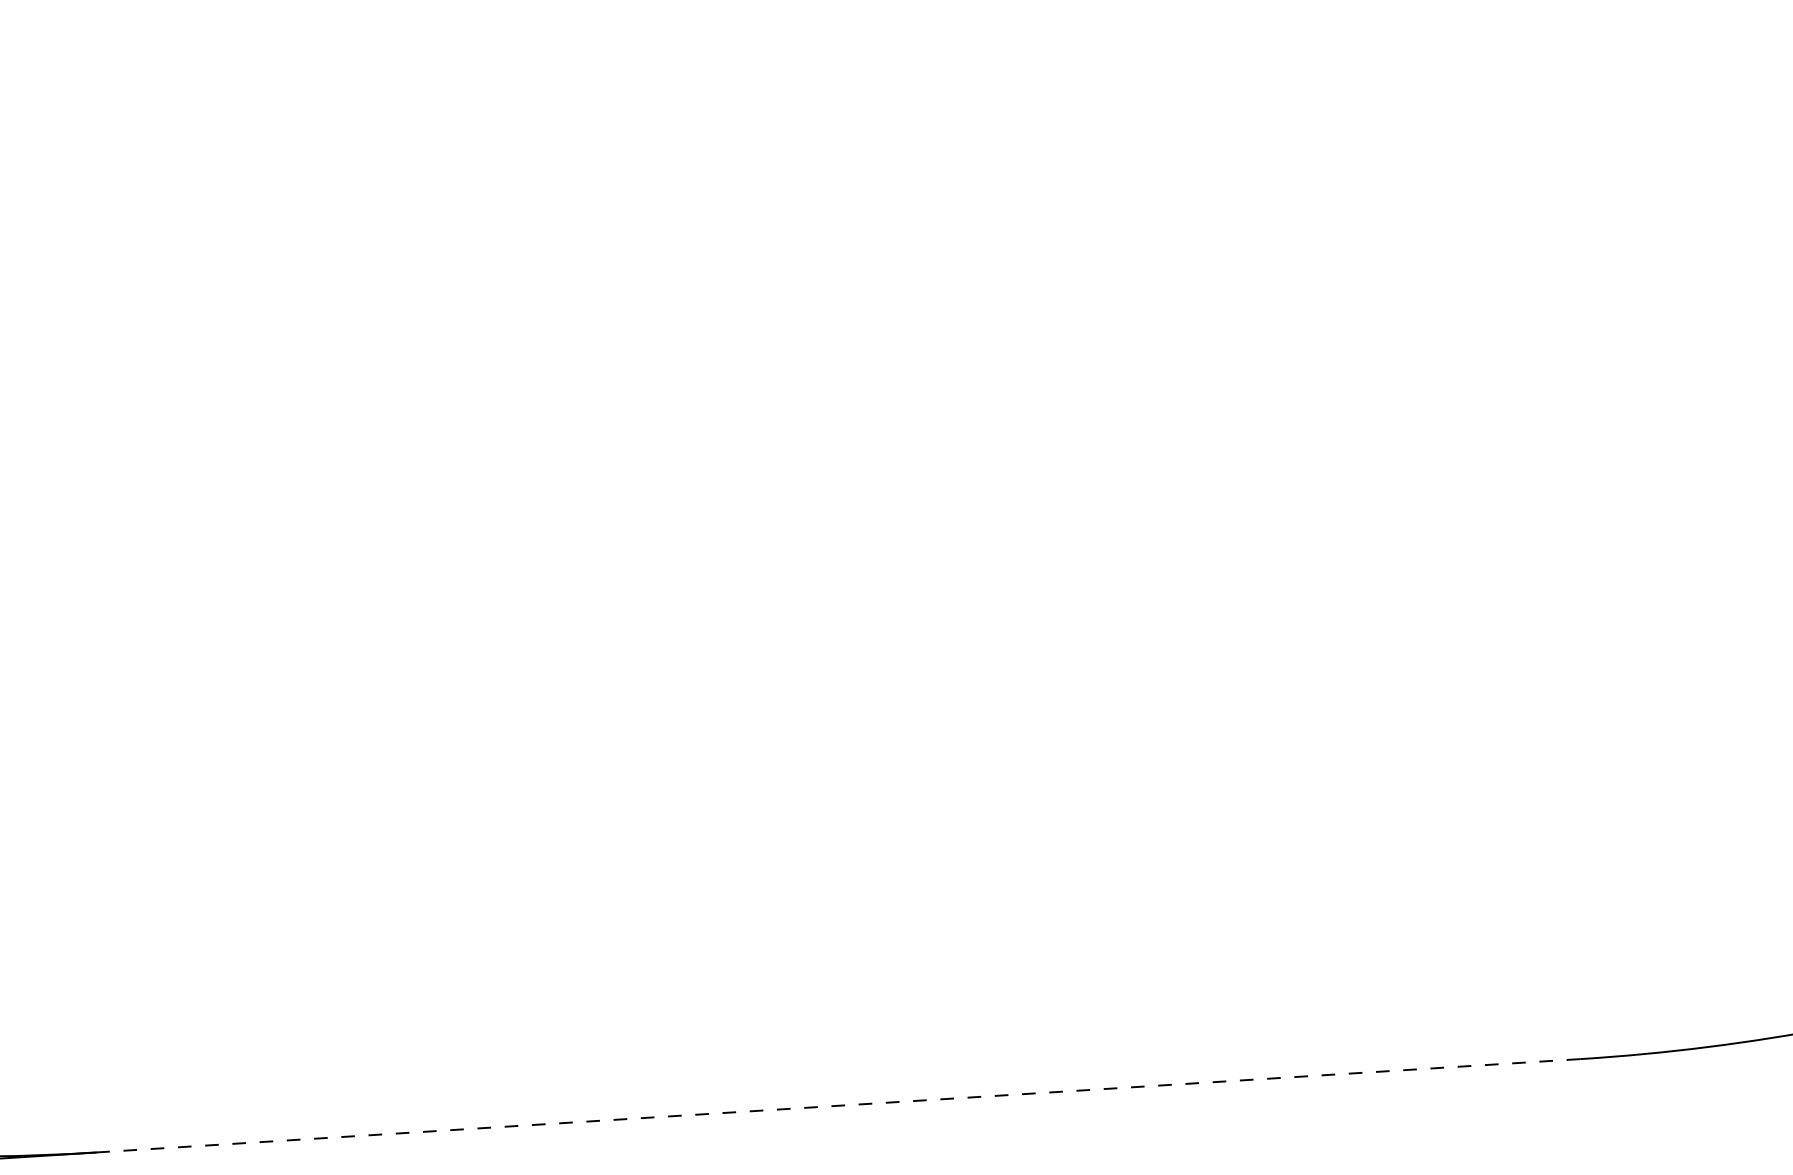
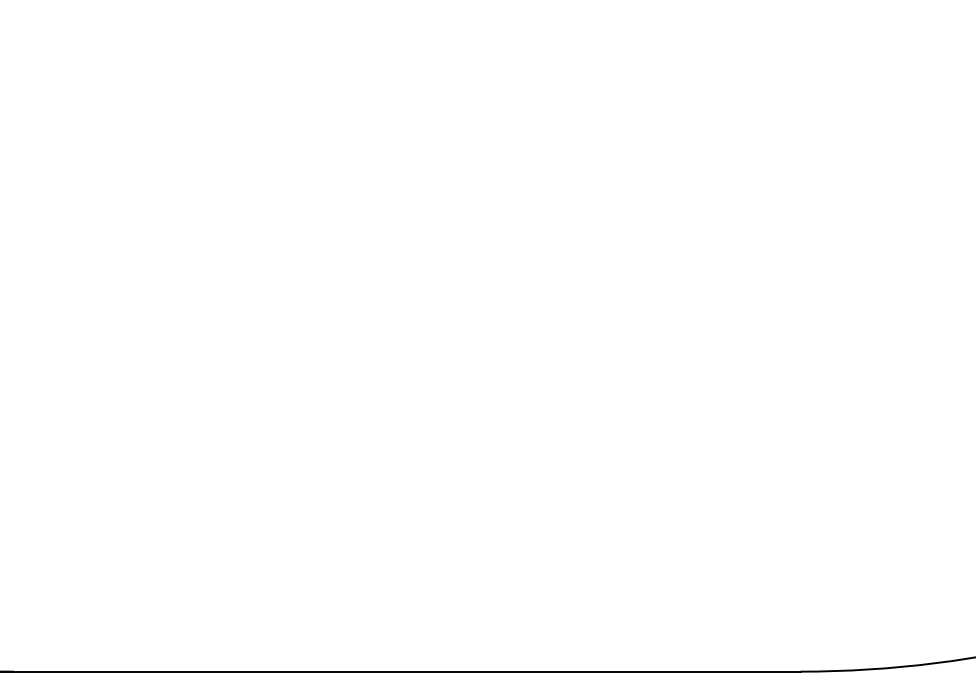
line: (836, 1105) -> (406, 671), dashed -> solid

